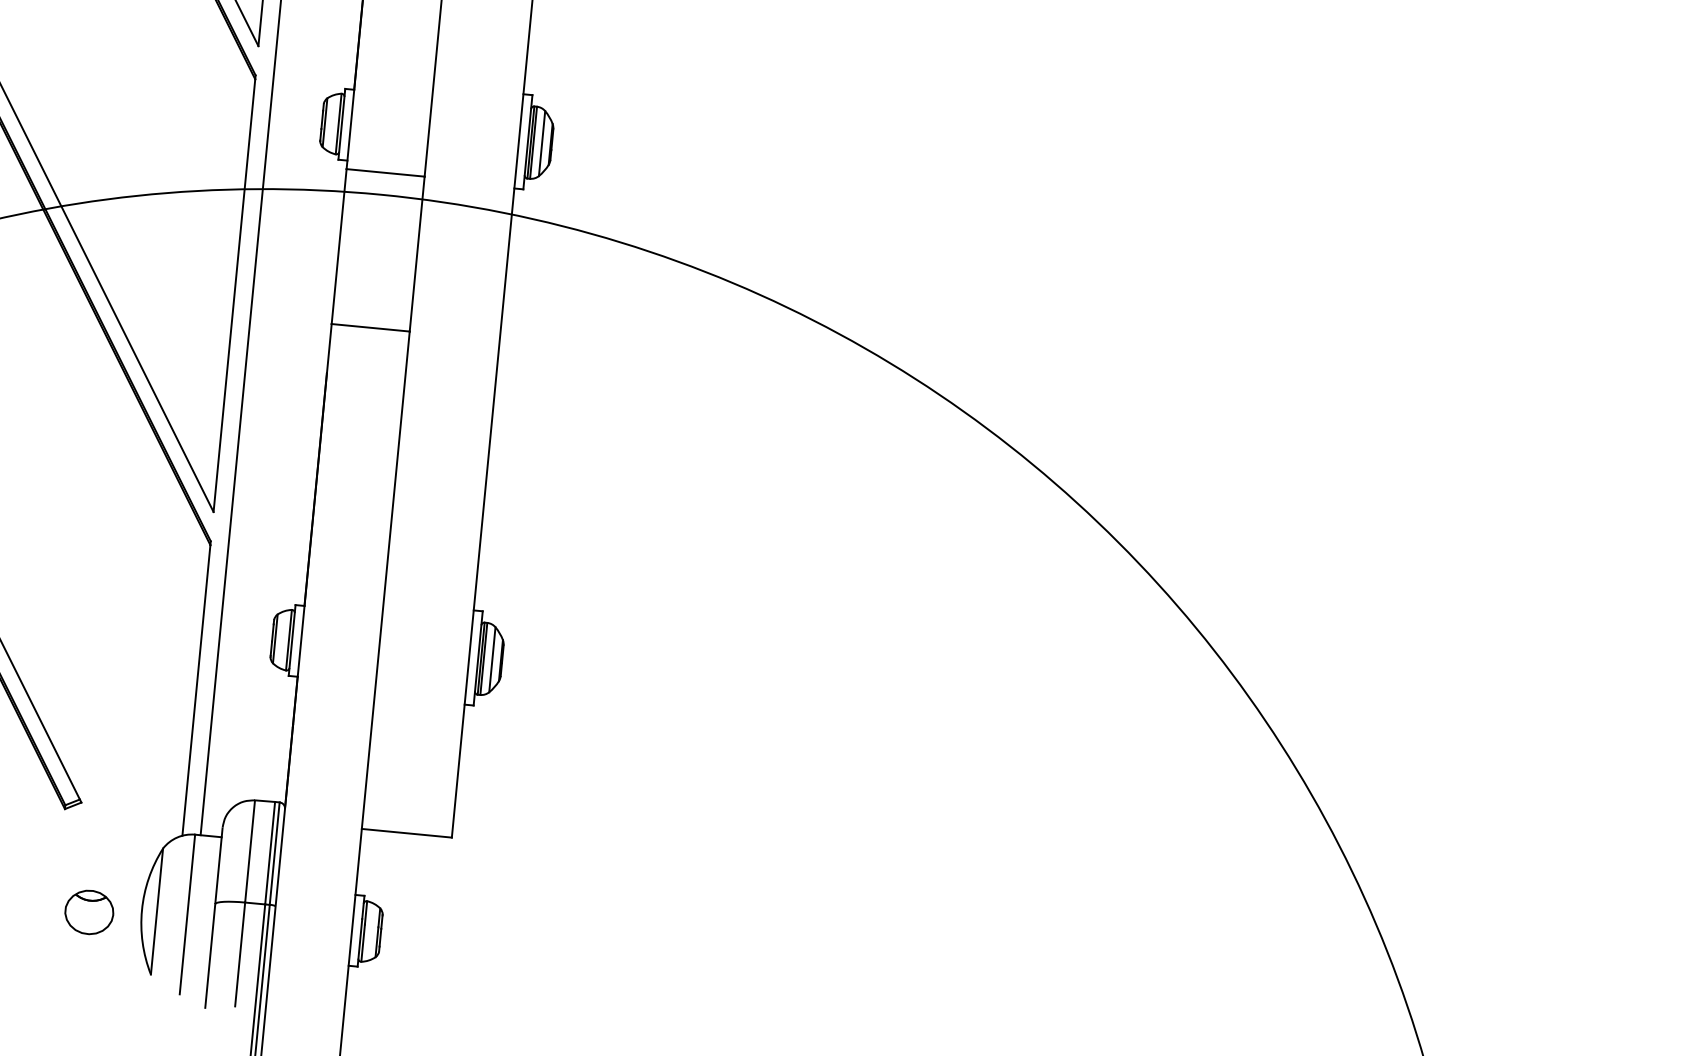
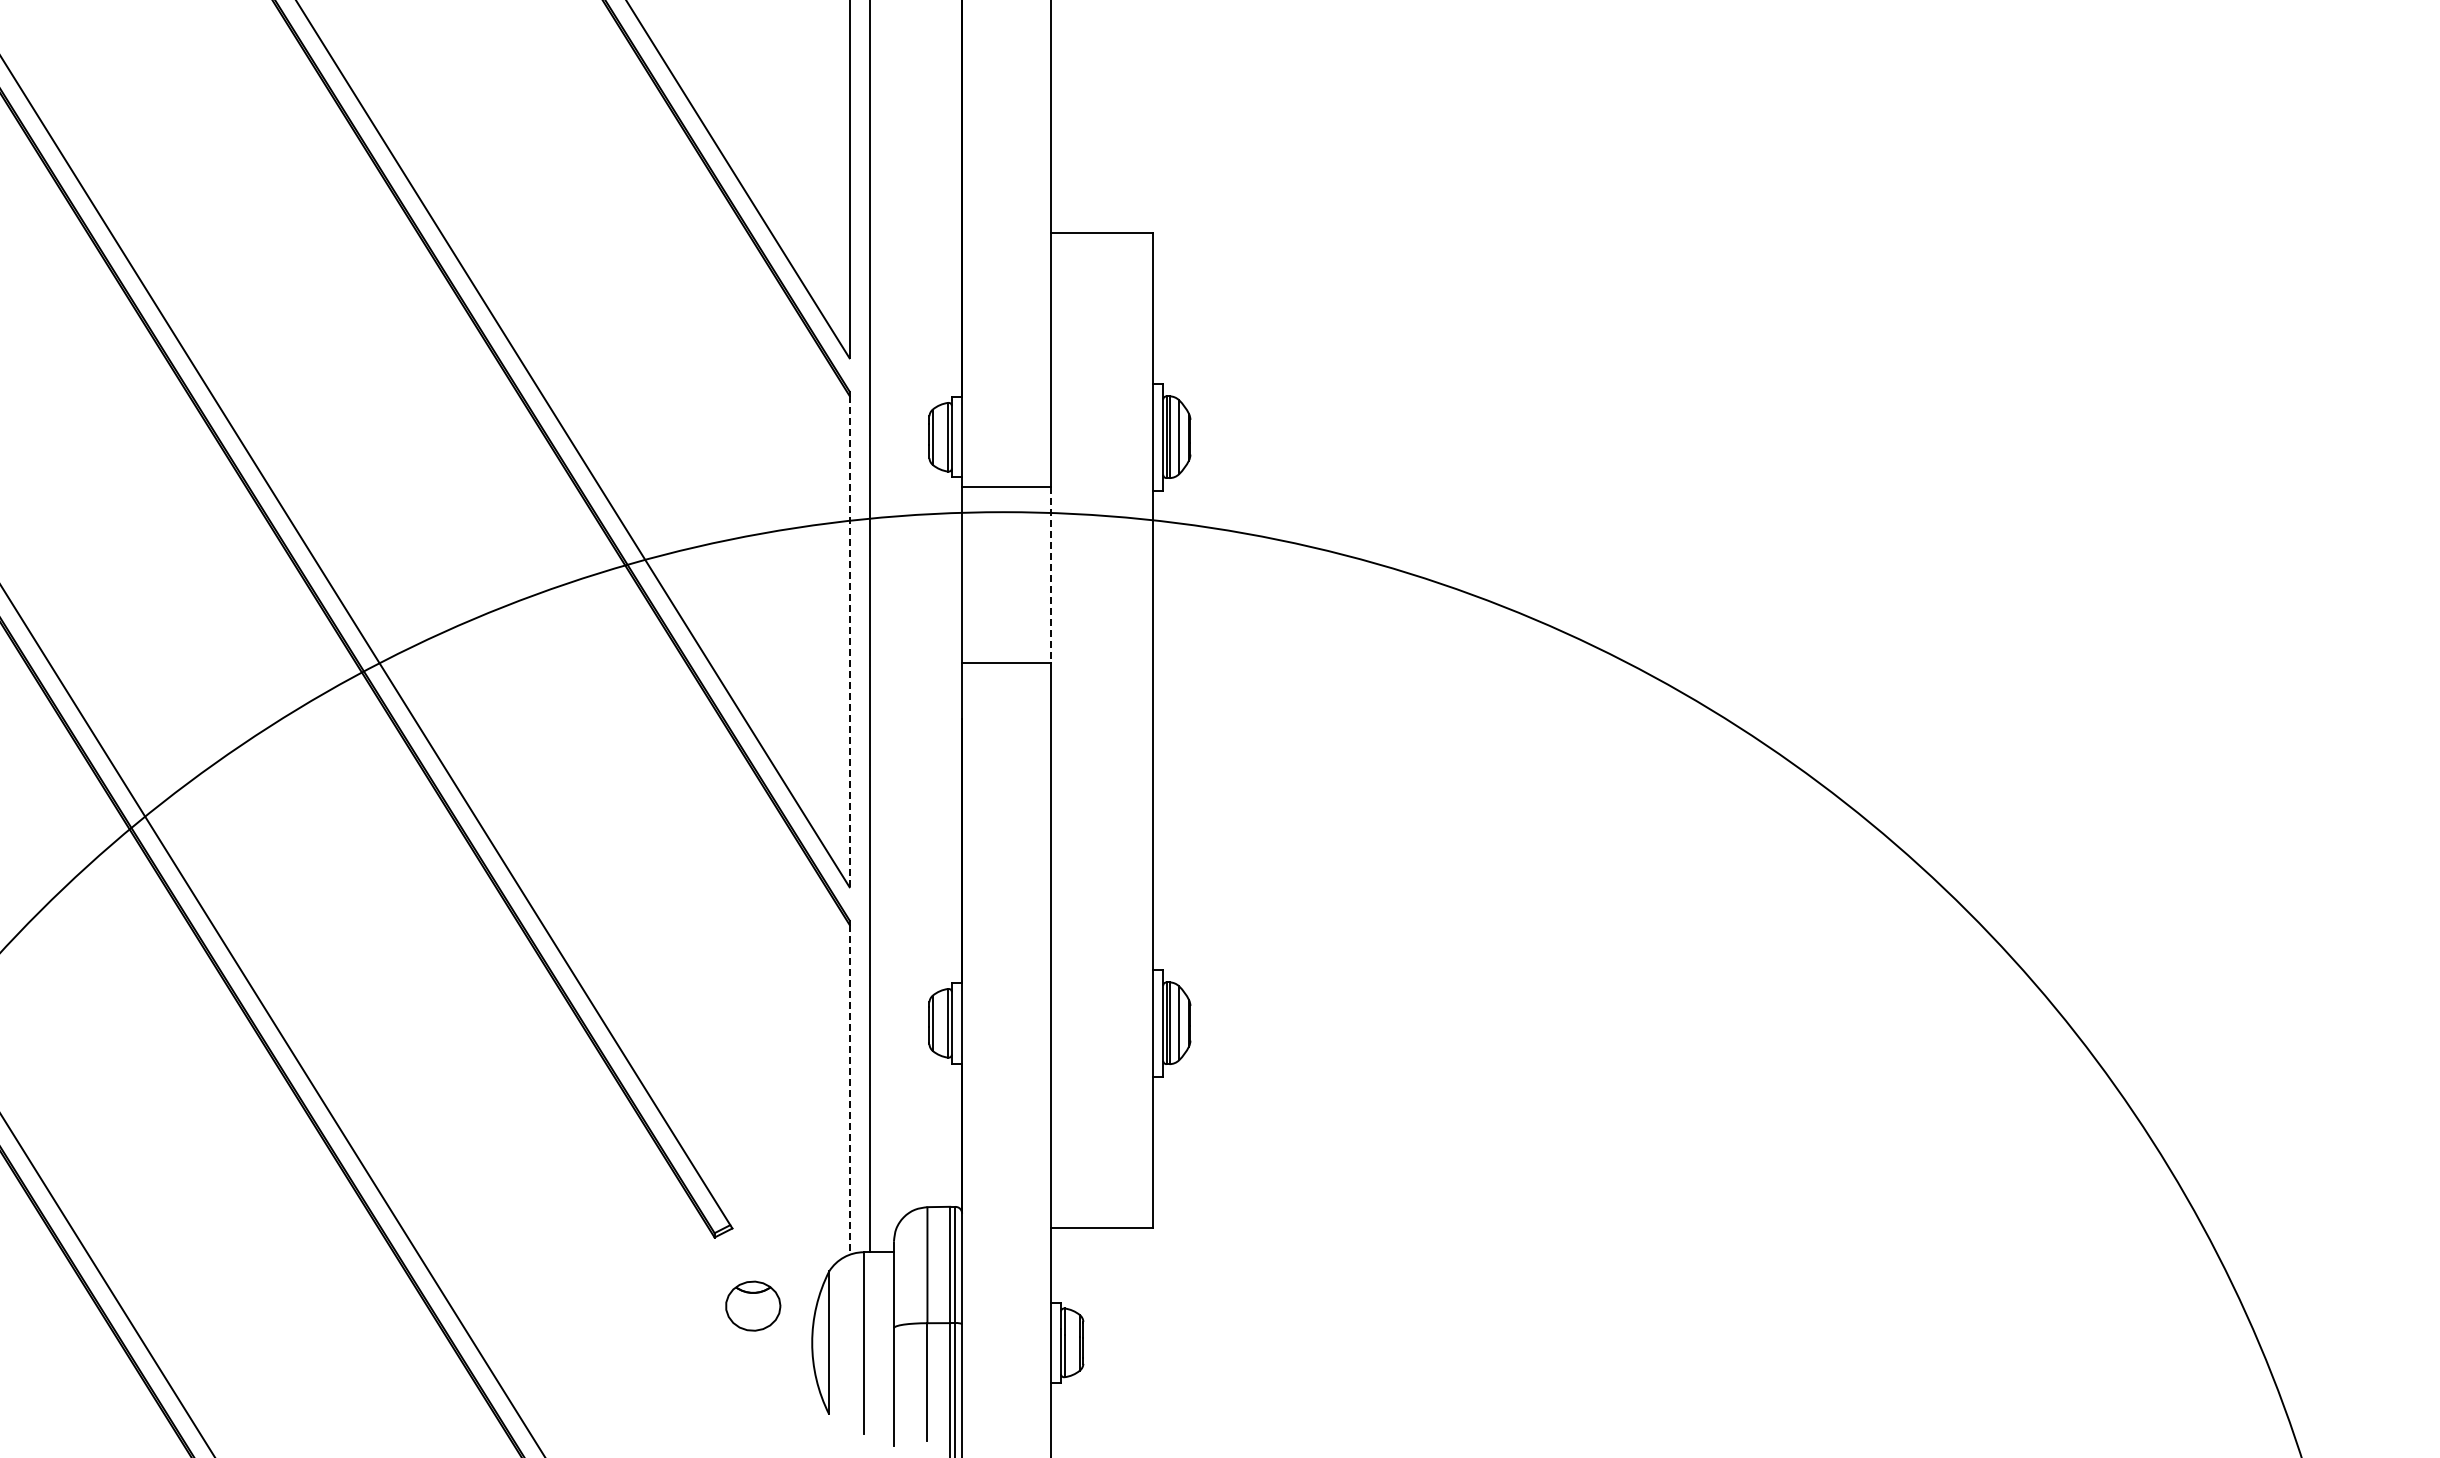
line: (416, 254) -> (1050, 575), solid -> dashed
line: (234, 295) -> (849, 641), solid -> dashed
line: (196, 690) -> (849, 1089), solid -> dashed
part: (89, 911) -> (753, 1305), moved

